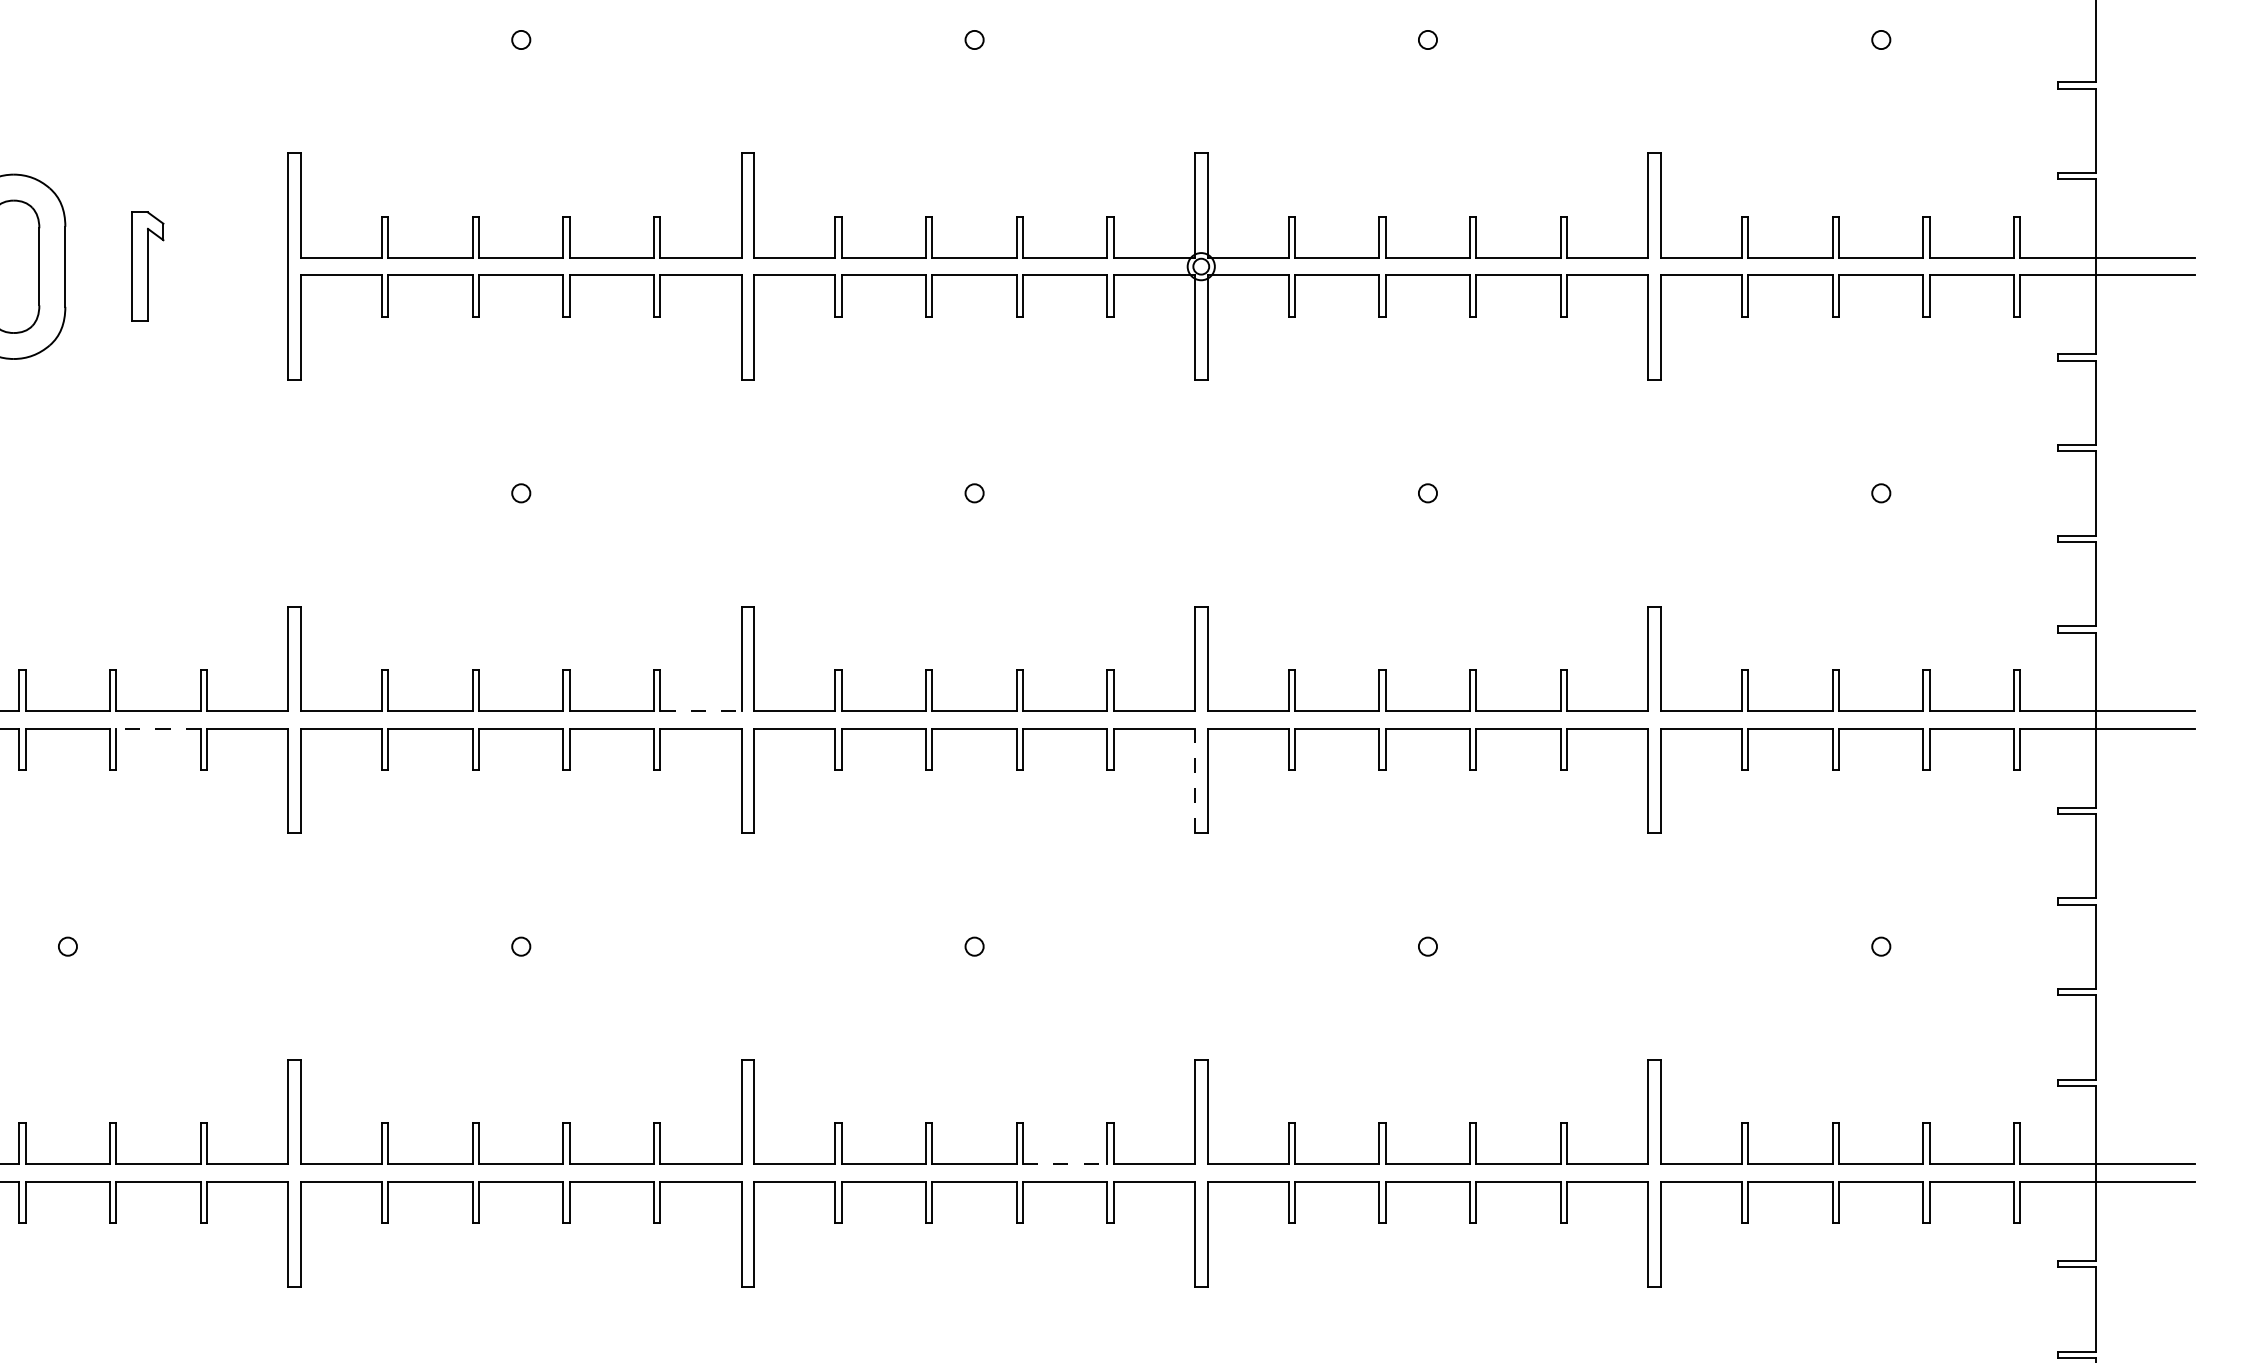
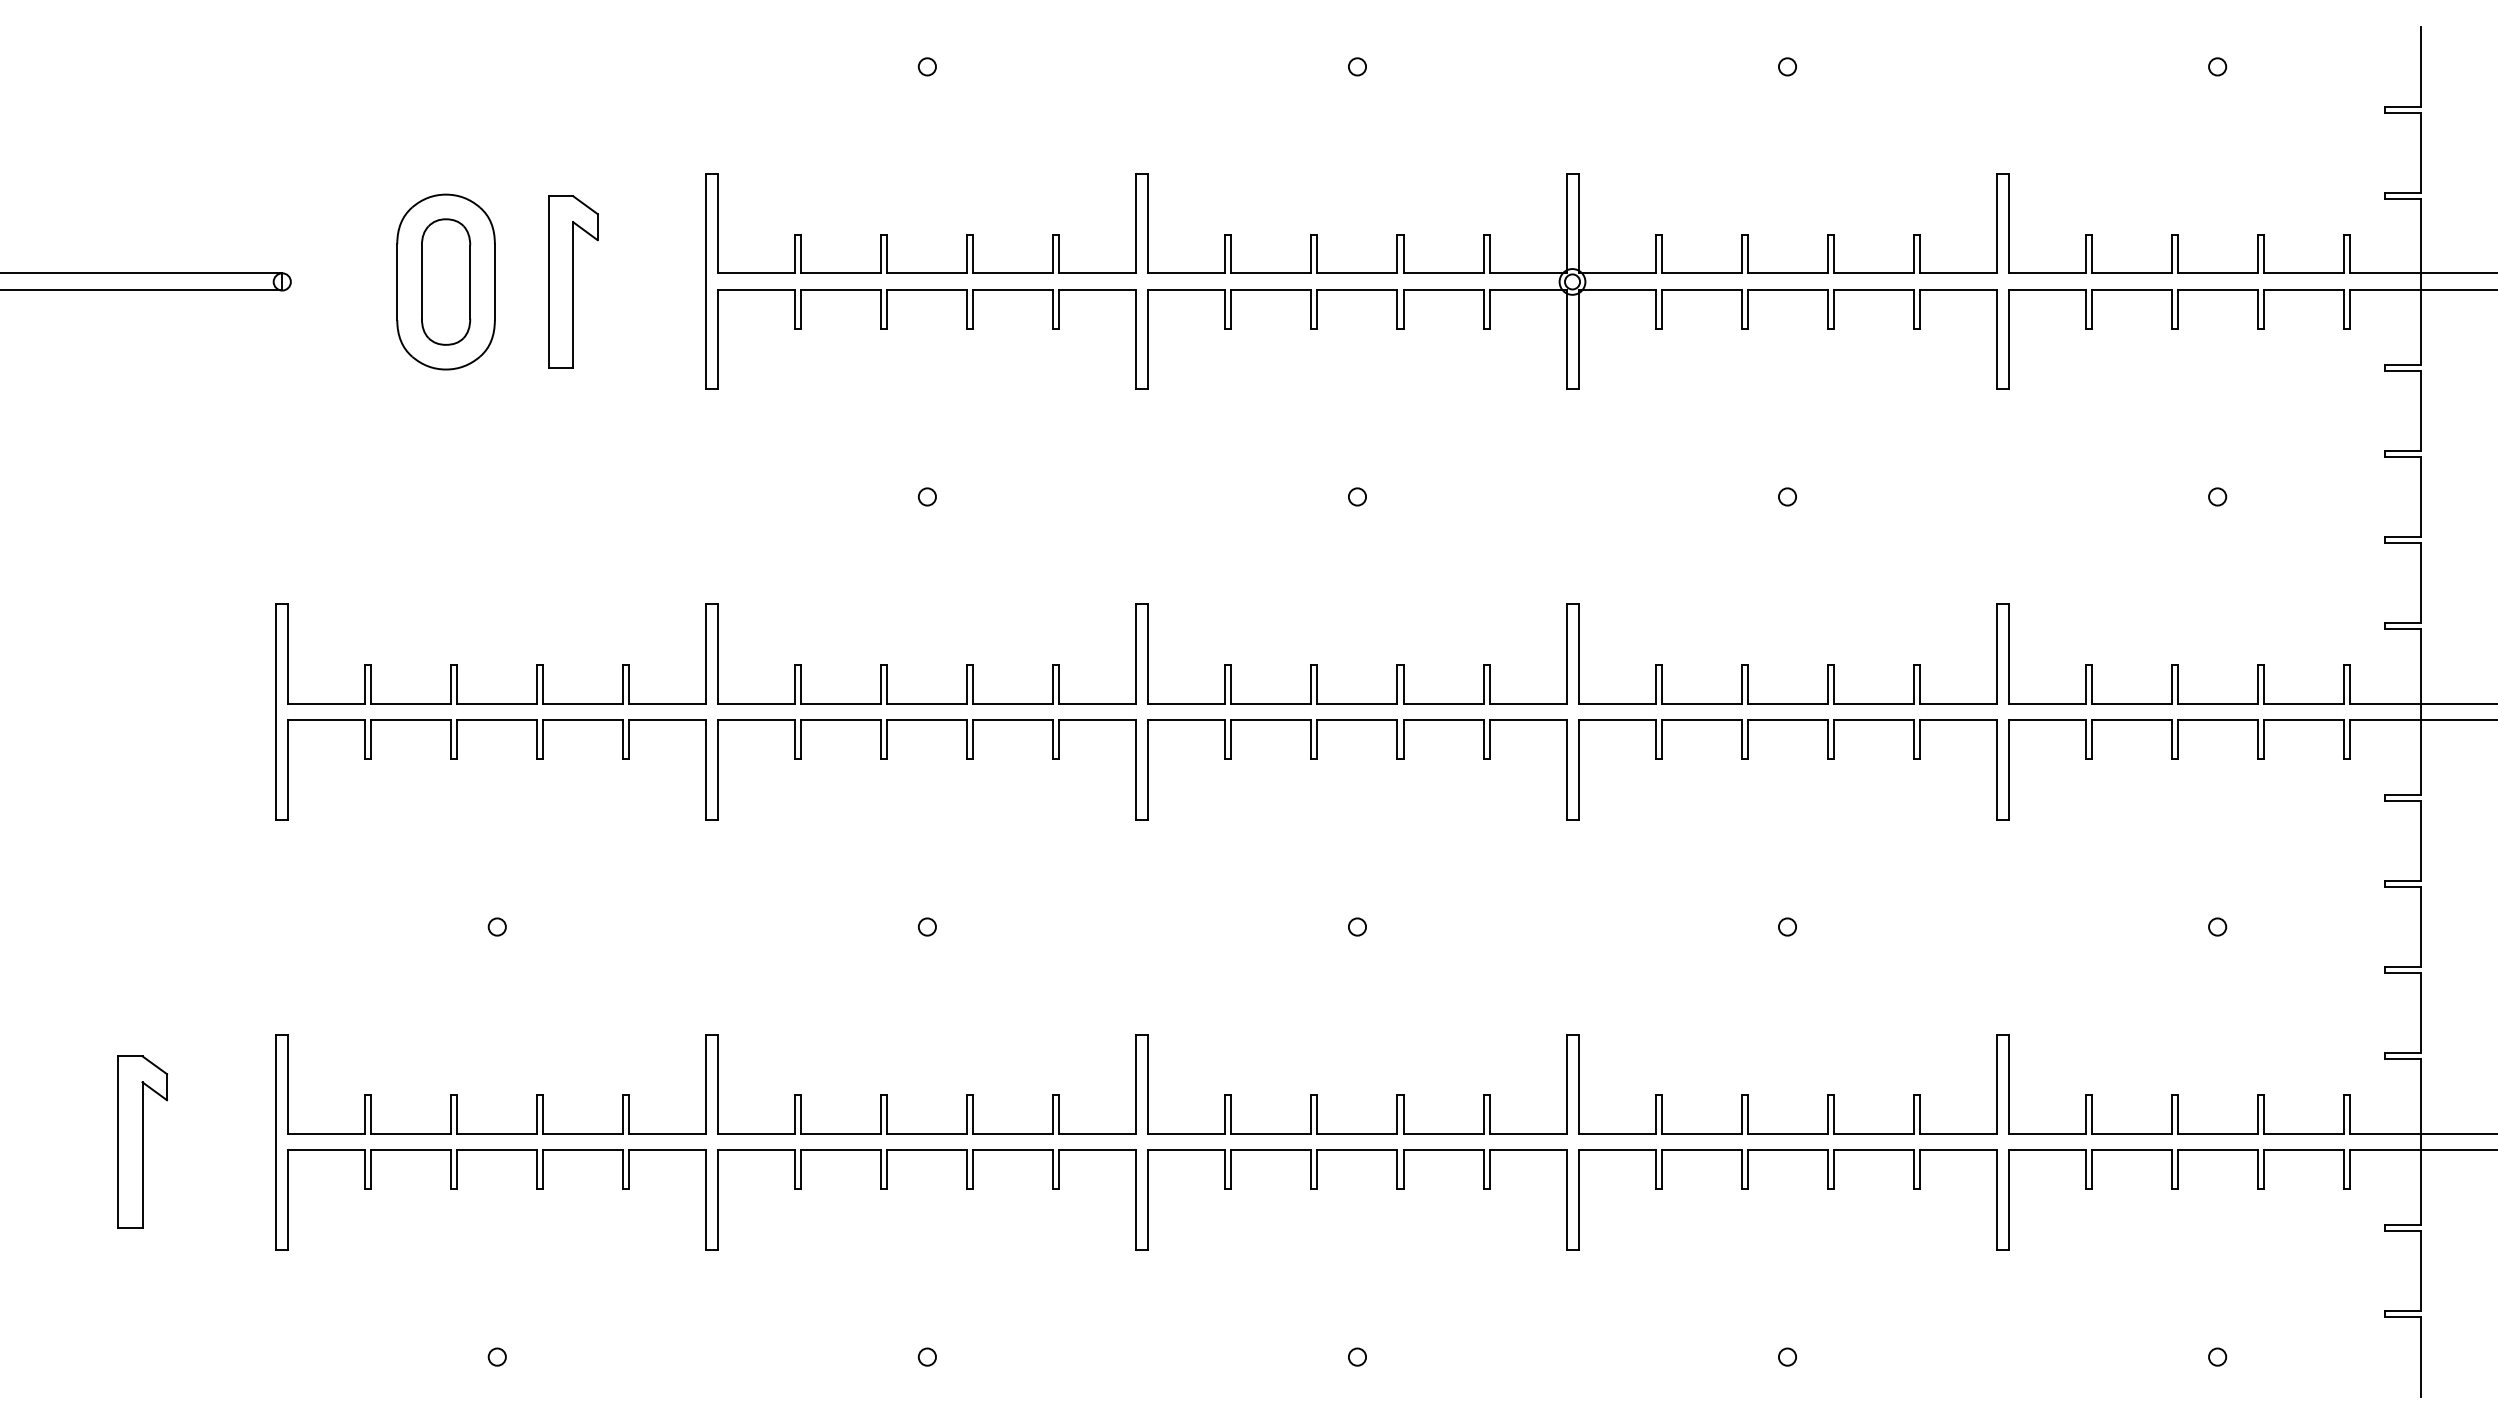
part: (148, 266) -> (573, 281), size x1.67
line: (701, 711) -> (1098, 703), dashed -> solid
line: (158, 728) -> (583, 720), dashed -> solid
line: (1194, 780) -> (1566, 769), dashed -> solid
line: (1065, 1164) -> (1443, 1133), dashed -> solid

